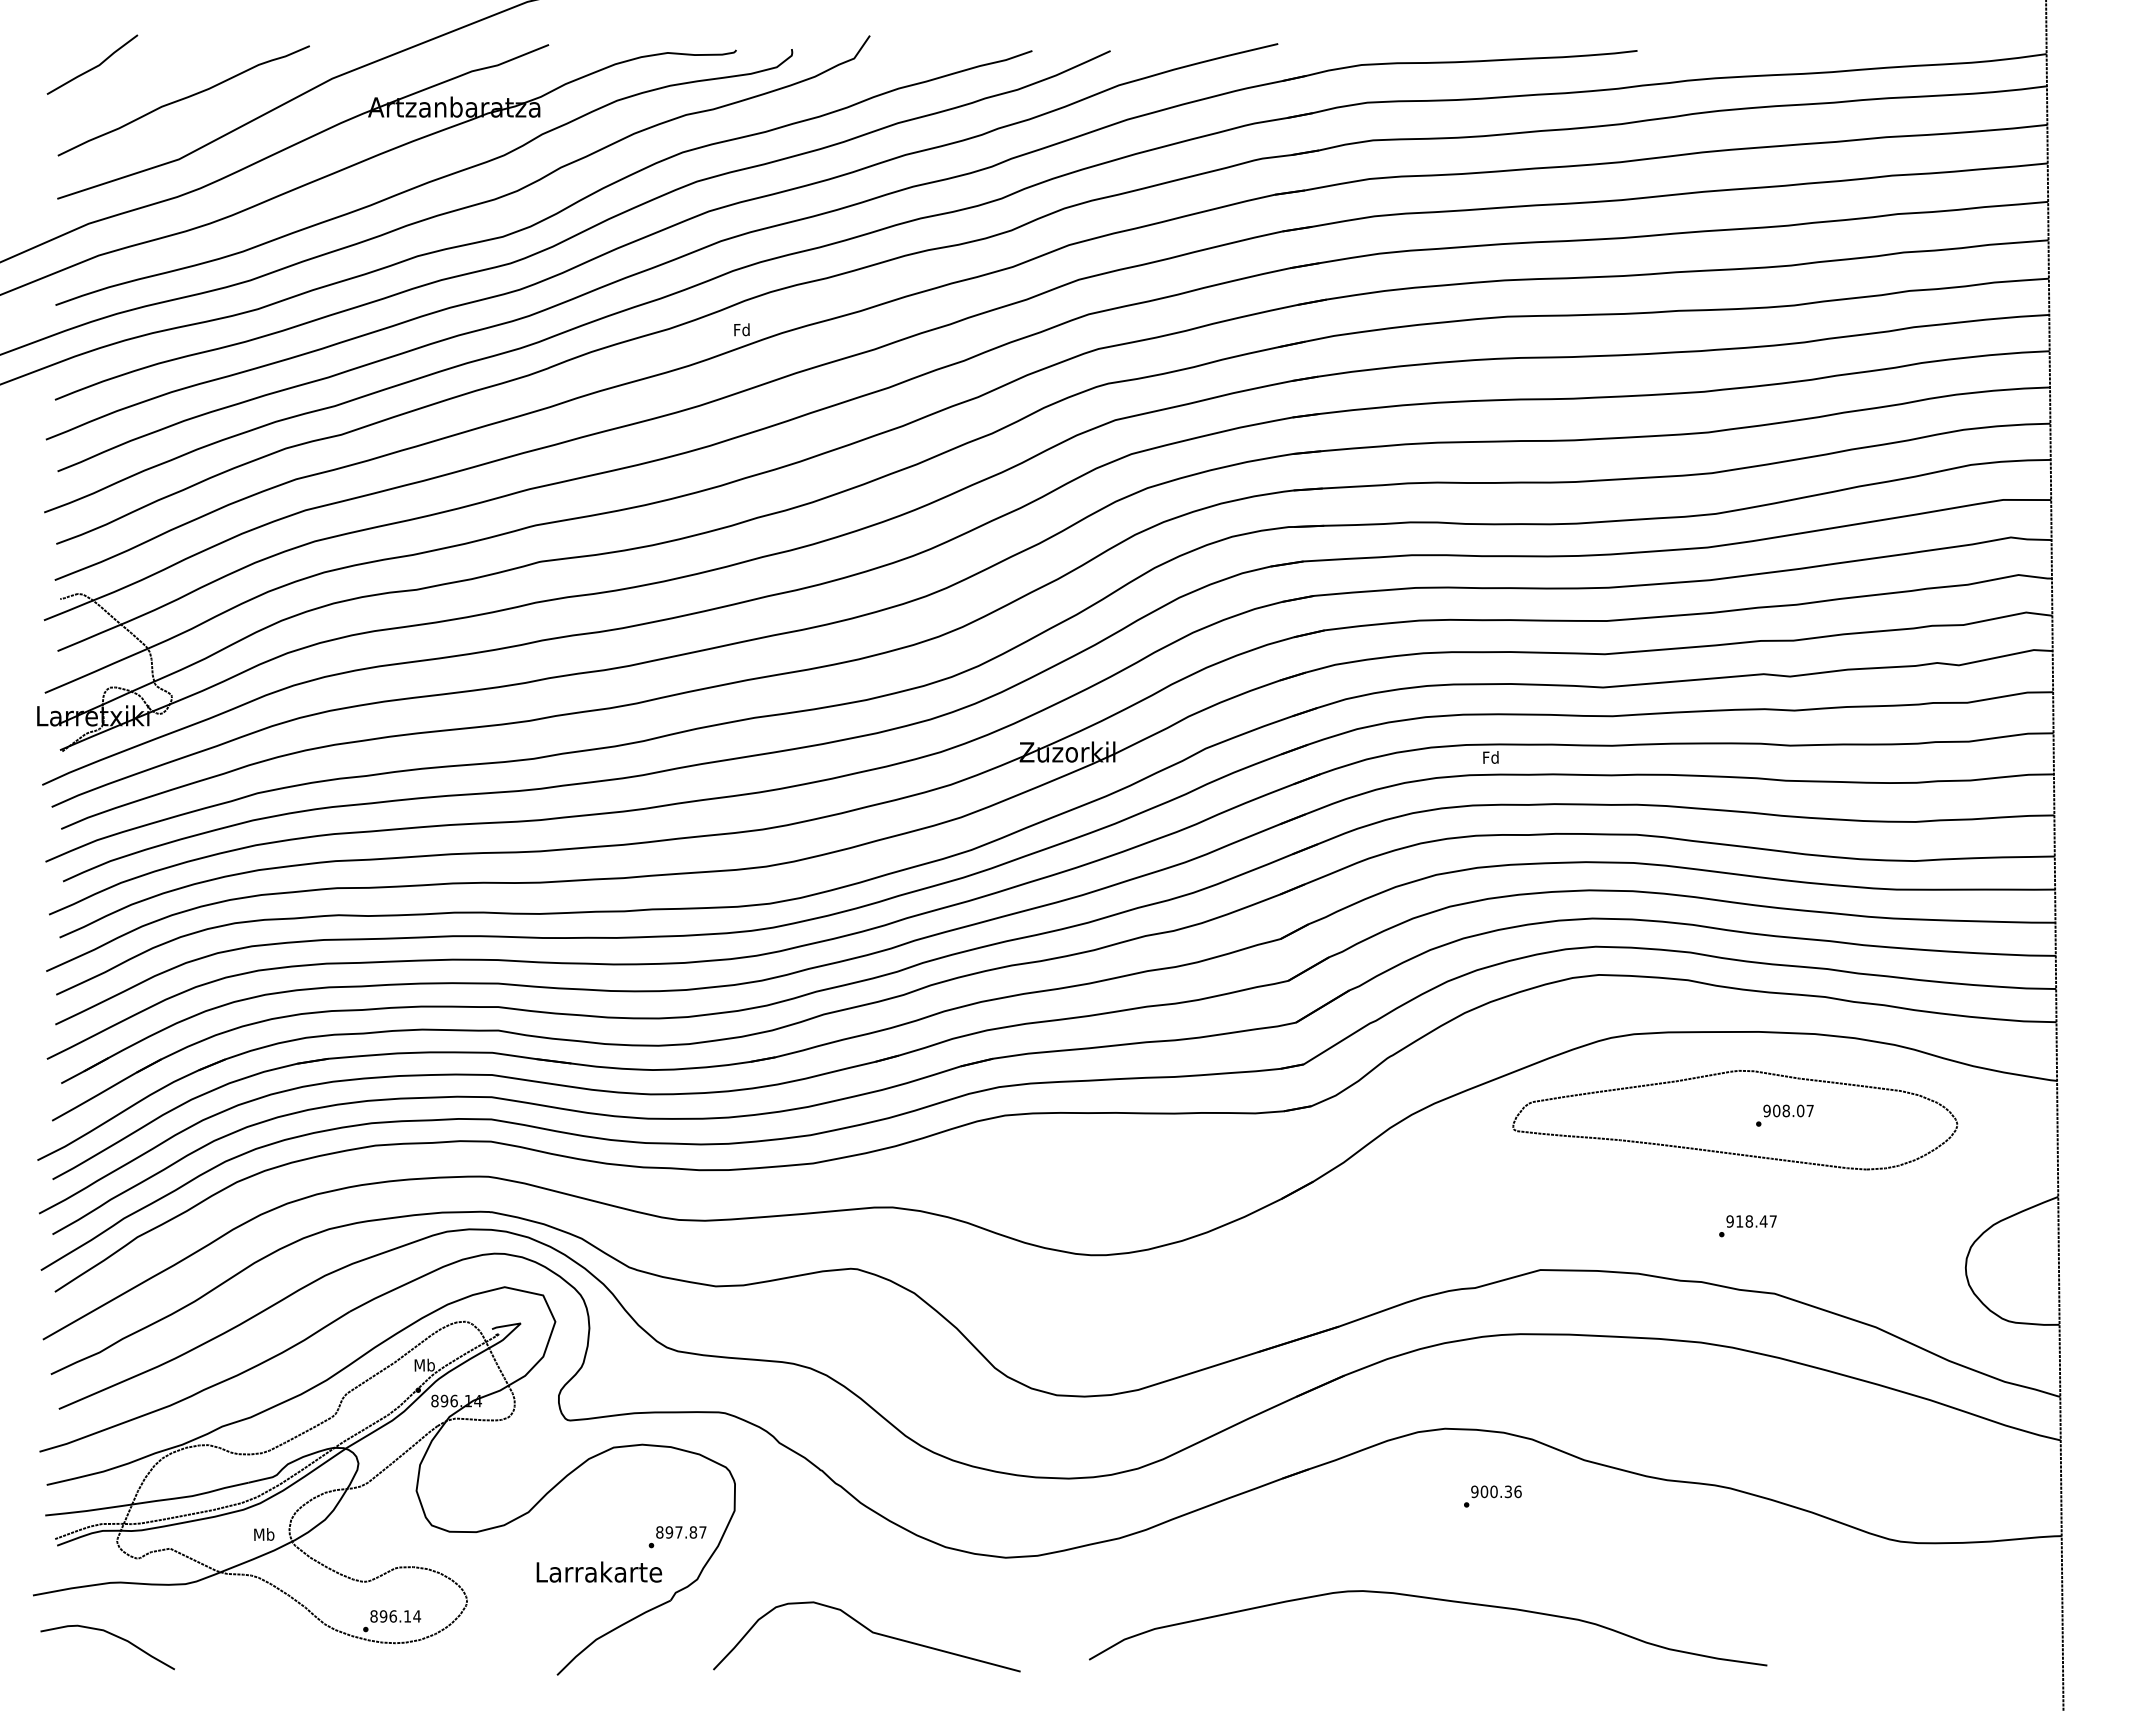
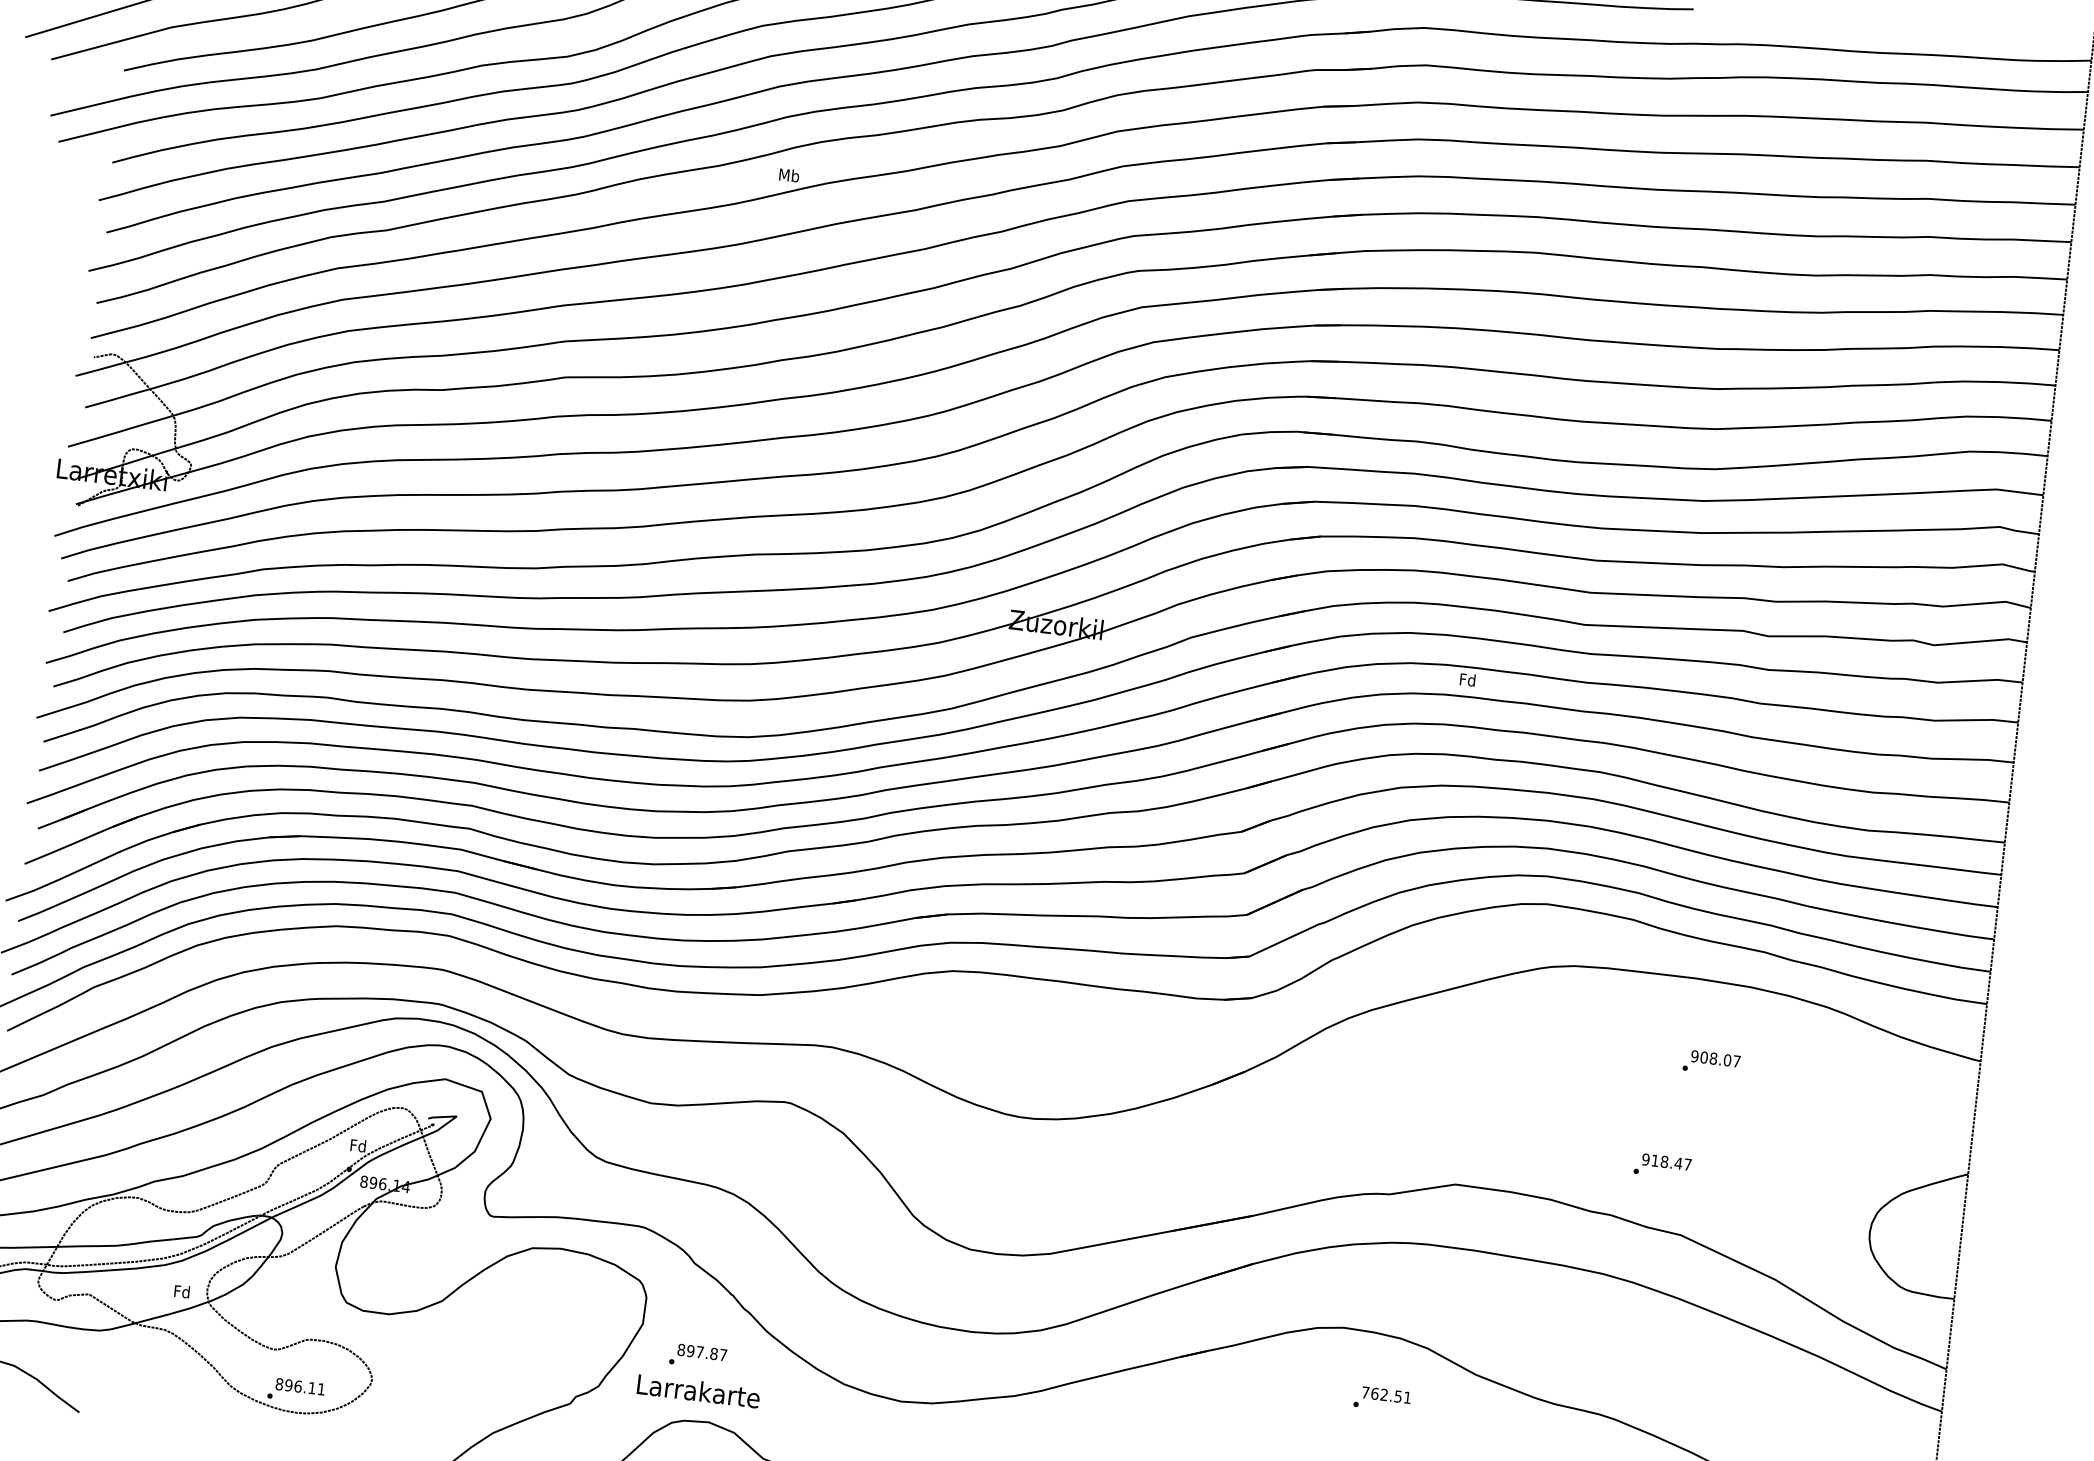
text: (742, 329) -> (789, 175), Fd -> Mb
part: (1731, 1152) -> (1655, 1092), removed
text: (424, 1364) -> (358, 1145), Mb -> Fd
text: (1496, 1491) -> (1386, 1394), 900.36 -> 762.51
text: (264, 1534) -> (182, 1291), Mb -> Fd
text: (677, 1537) -> (698, 1356), moved
text: (599, 1571) -> (698, 1390), moved
text: (417, 1616) -> (321, 1389), 896.14 -> 896.11

